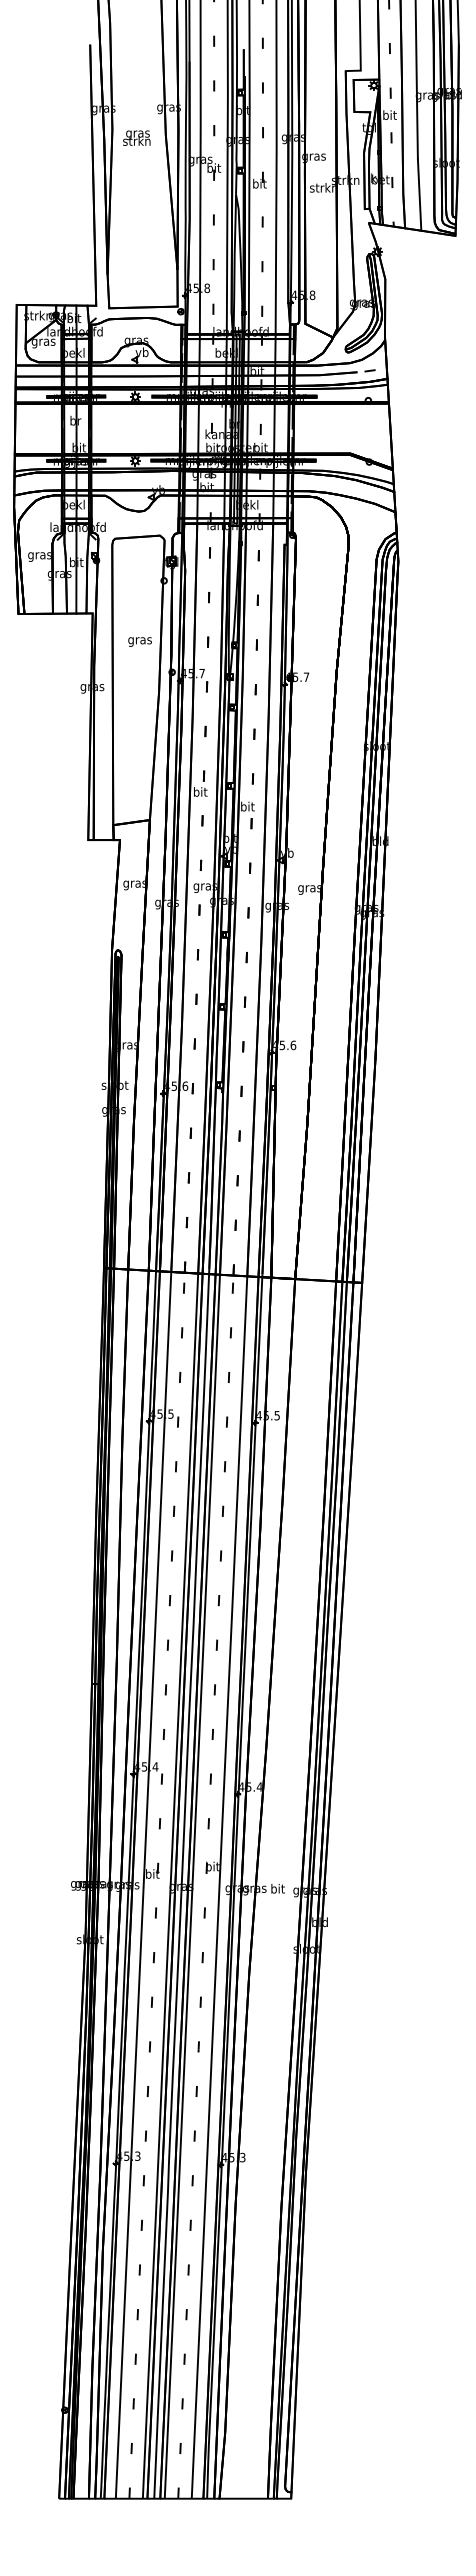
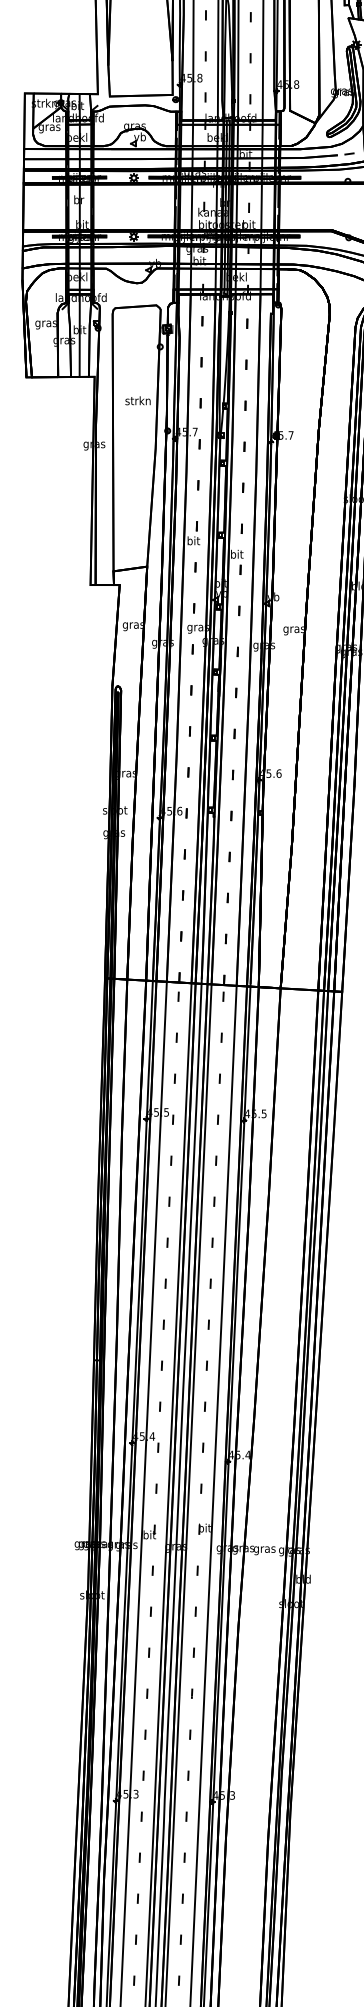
text: (139, 640) -> (137, 401), gras -> strkn
text: (277, 1889) -> (264, 1549), bit -> gras

